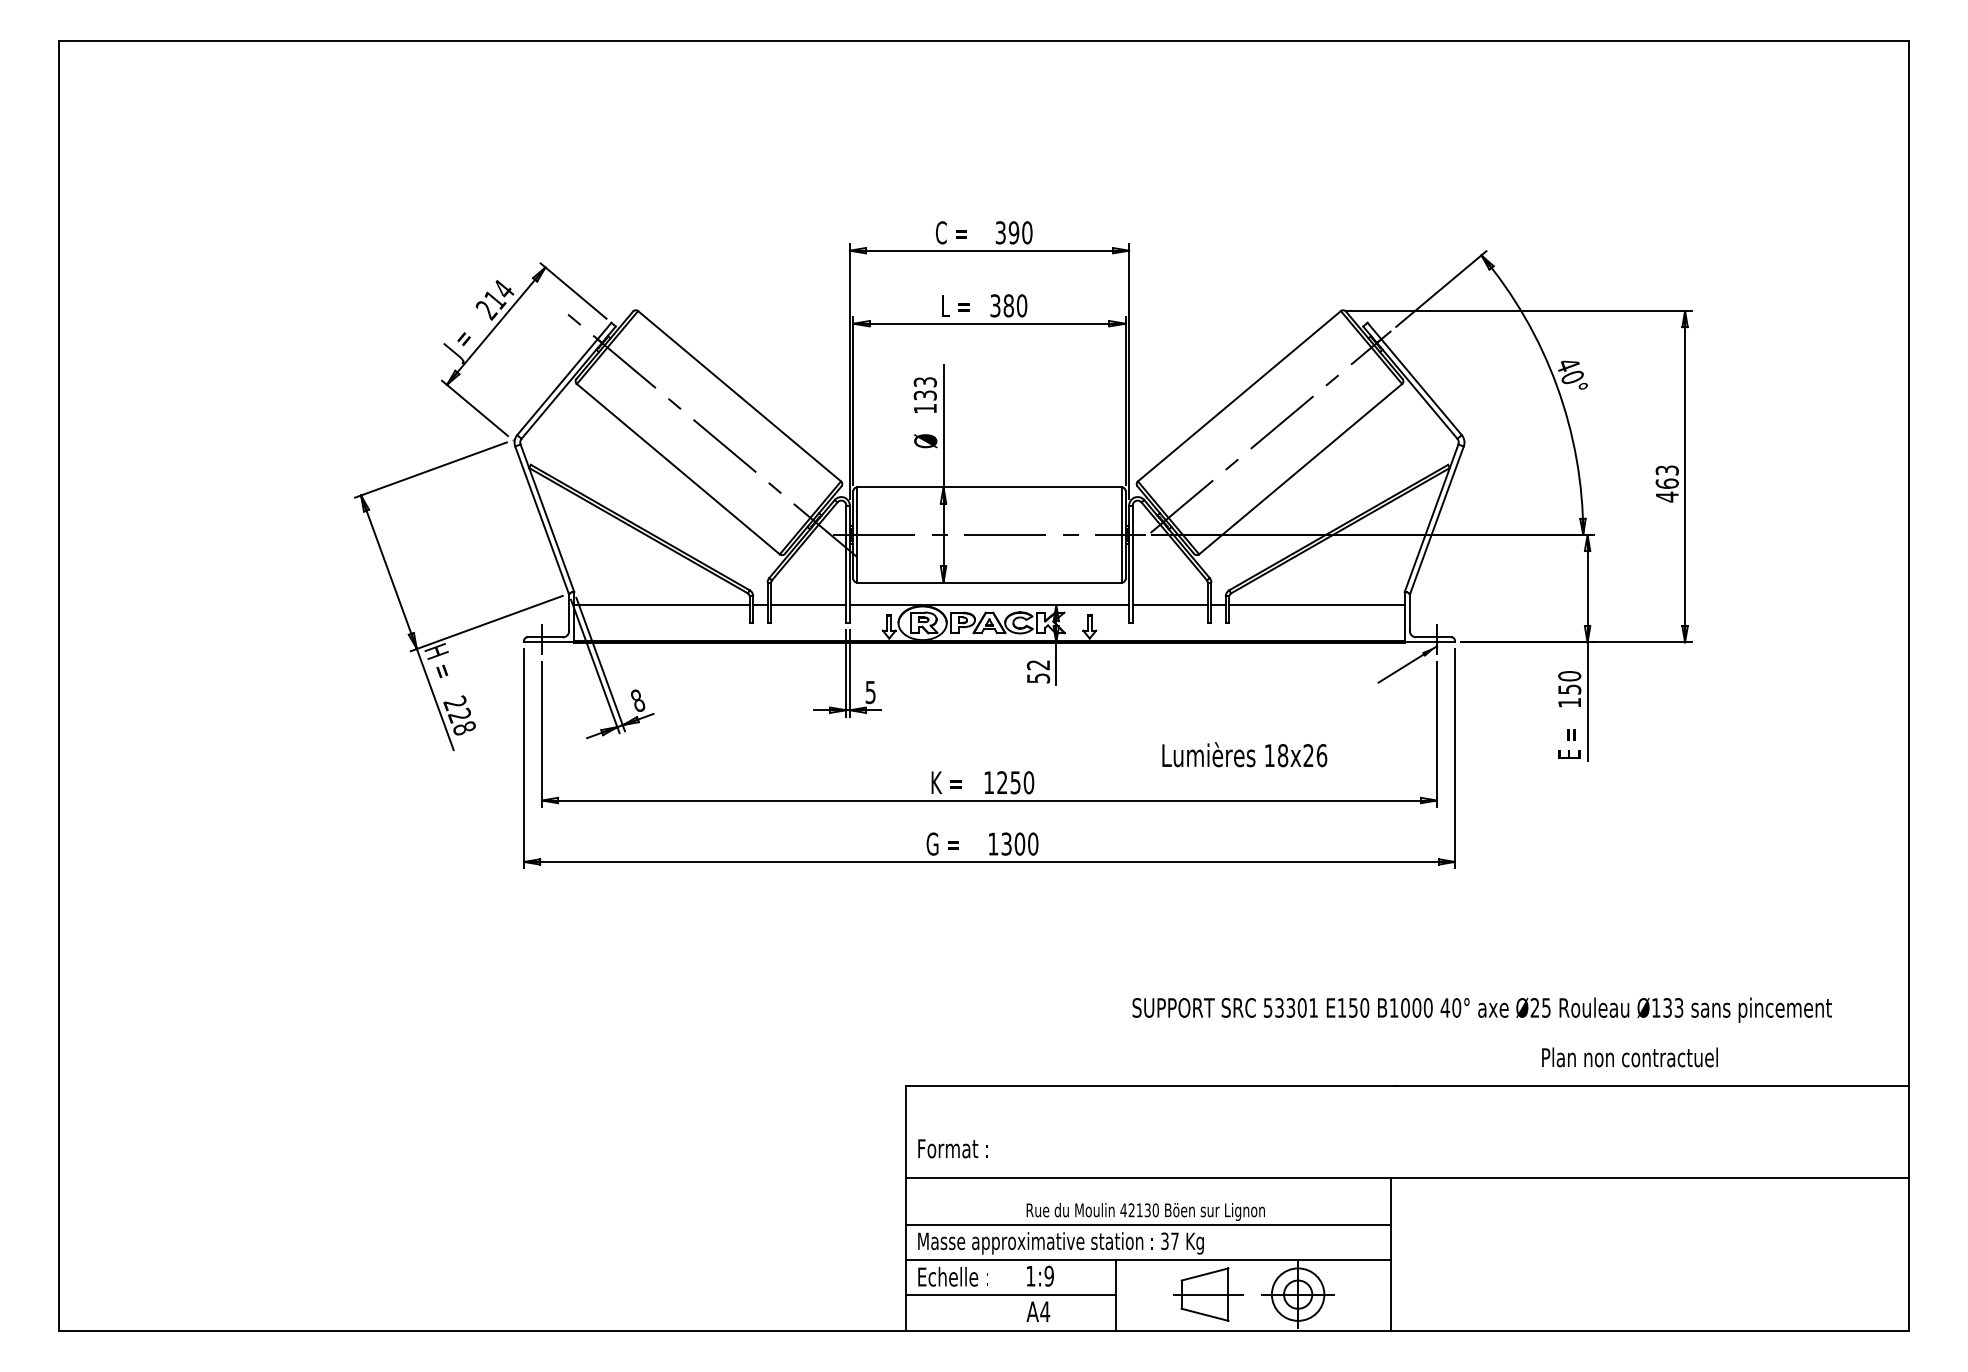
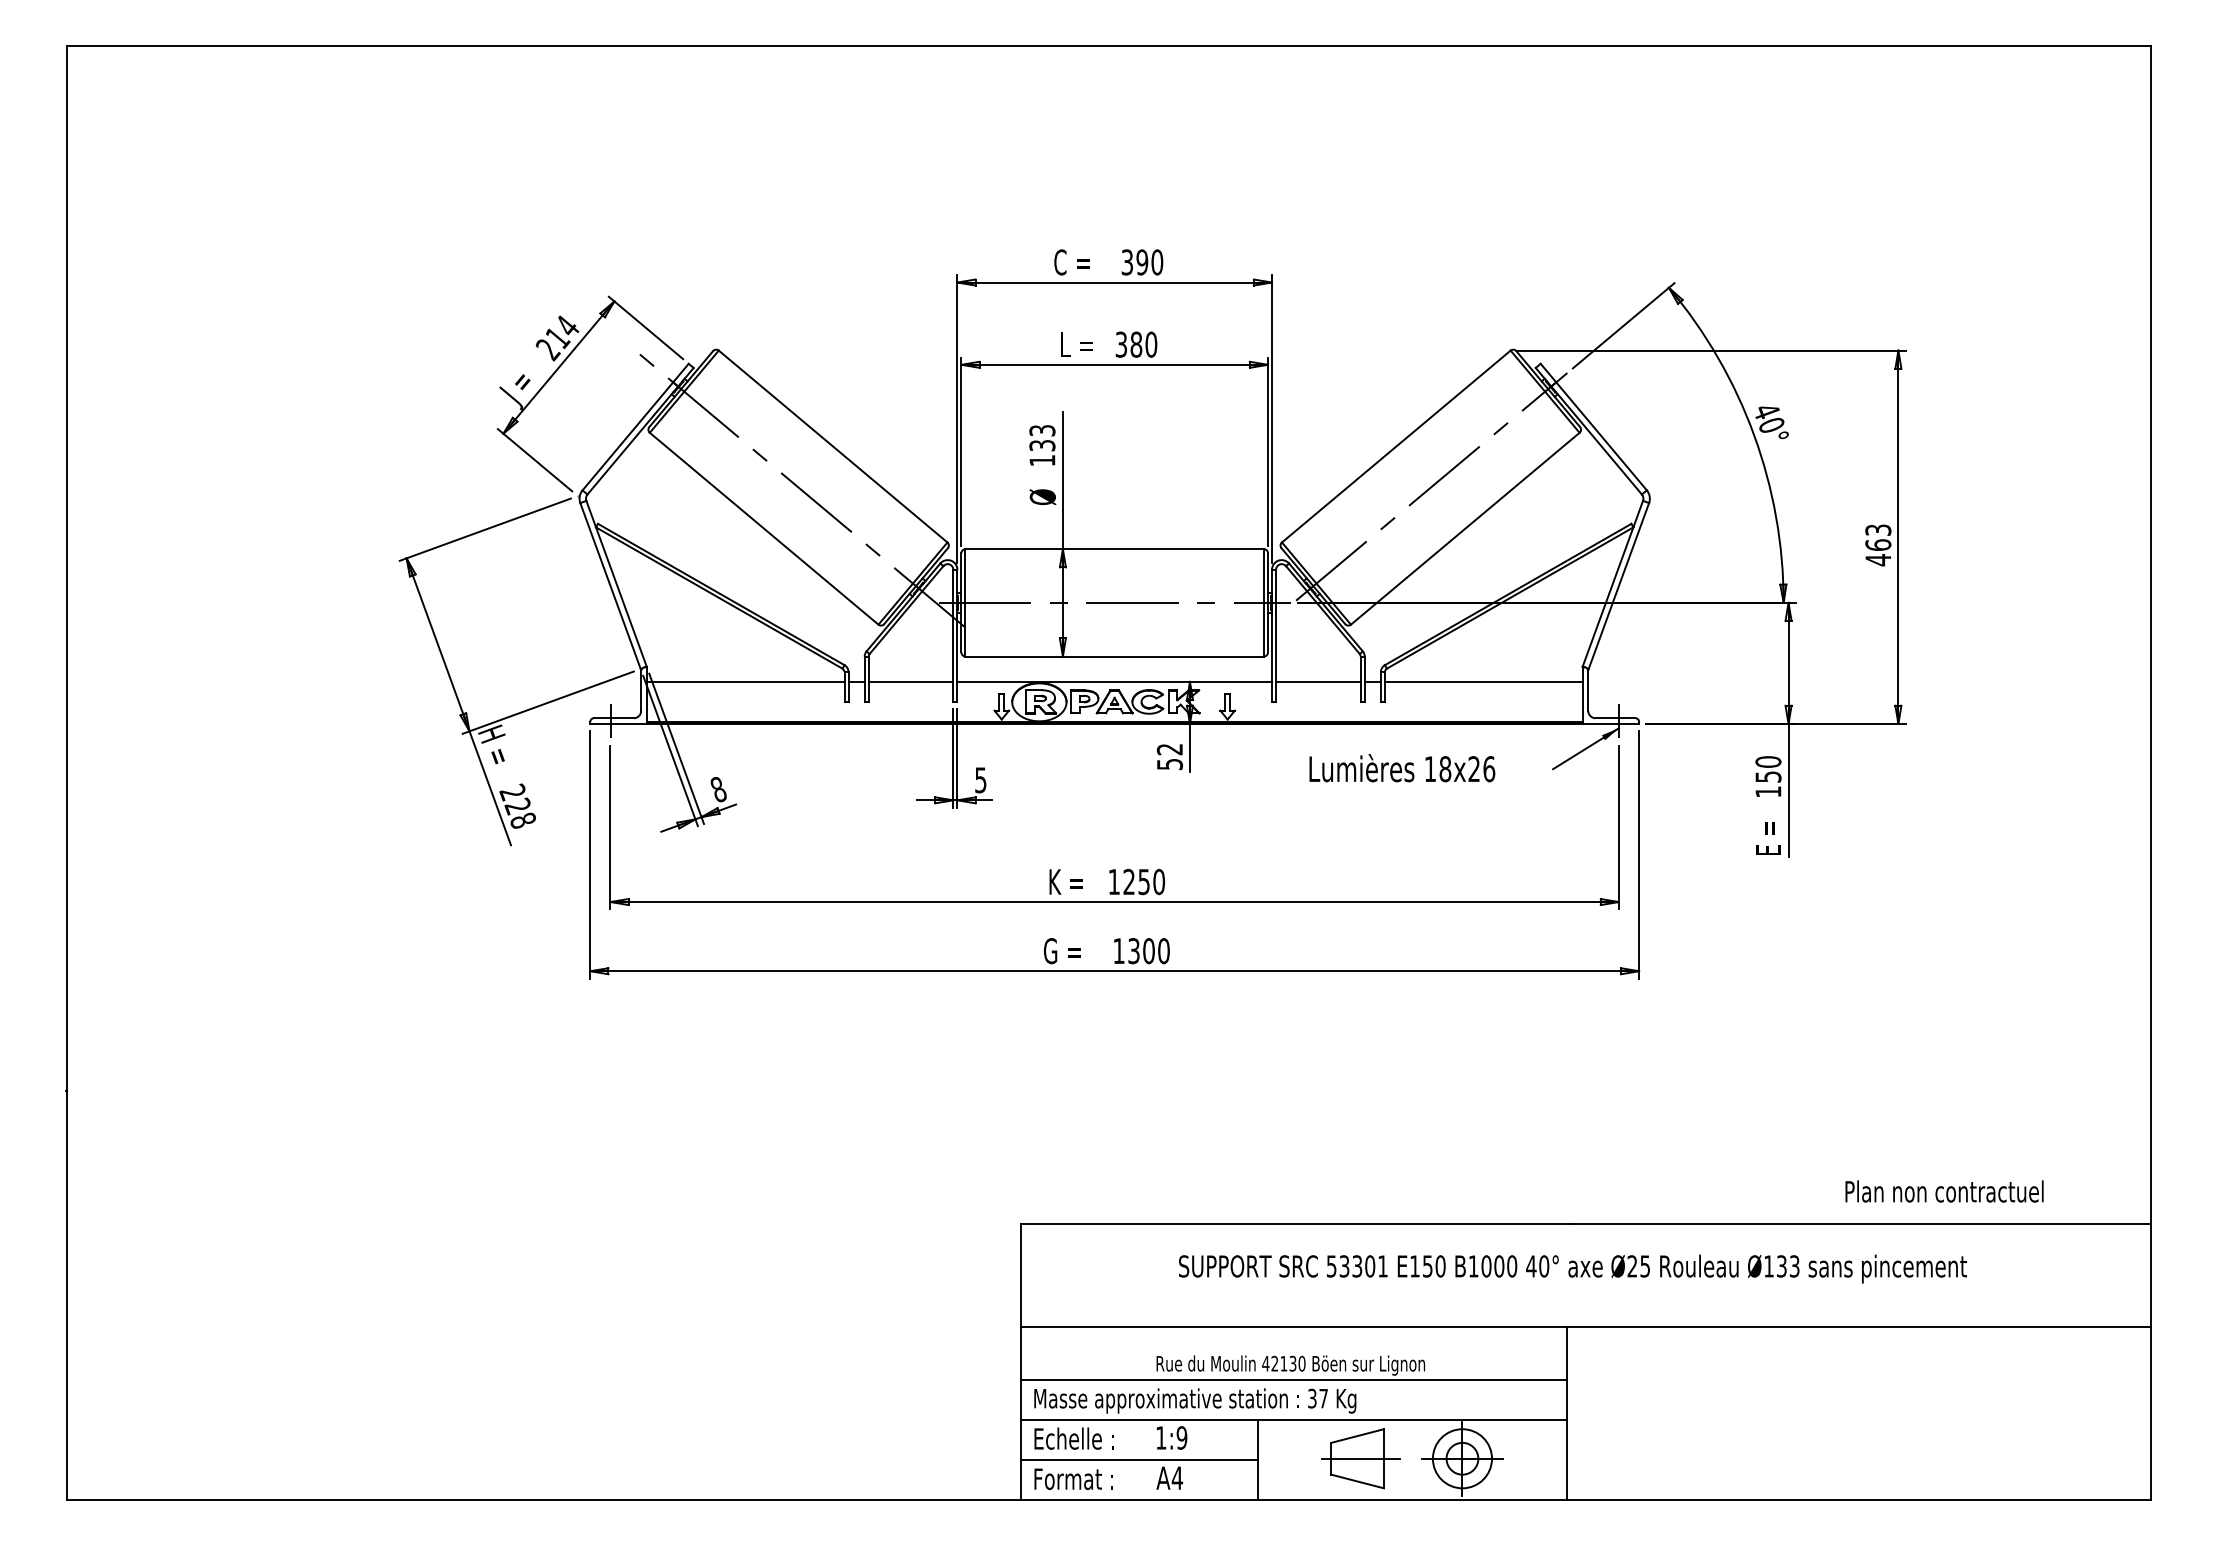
text: (1244, 754) -> (1402, 767), moved
text: (1481, 1010) -> (1572, 1269), moved
text: (1629, 1057) -> (1943, 1191), moved
text: (952, 1148) -> (1073, 1478), moved

